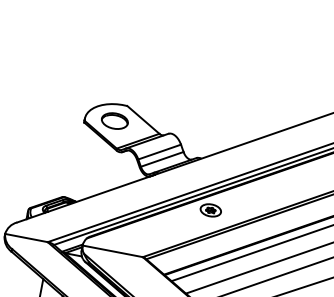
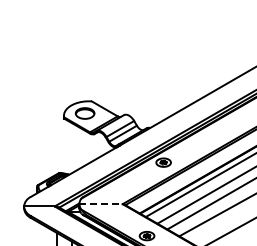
line: (113, 251) -> (101, 204), solid -> dashed

